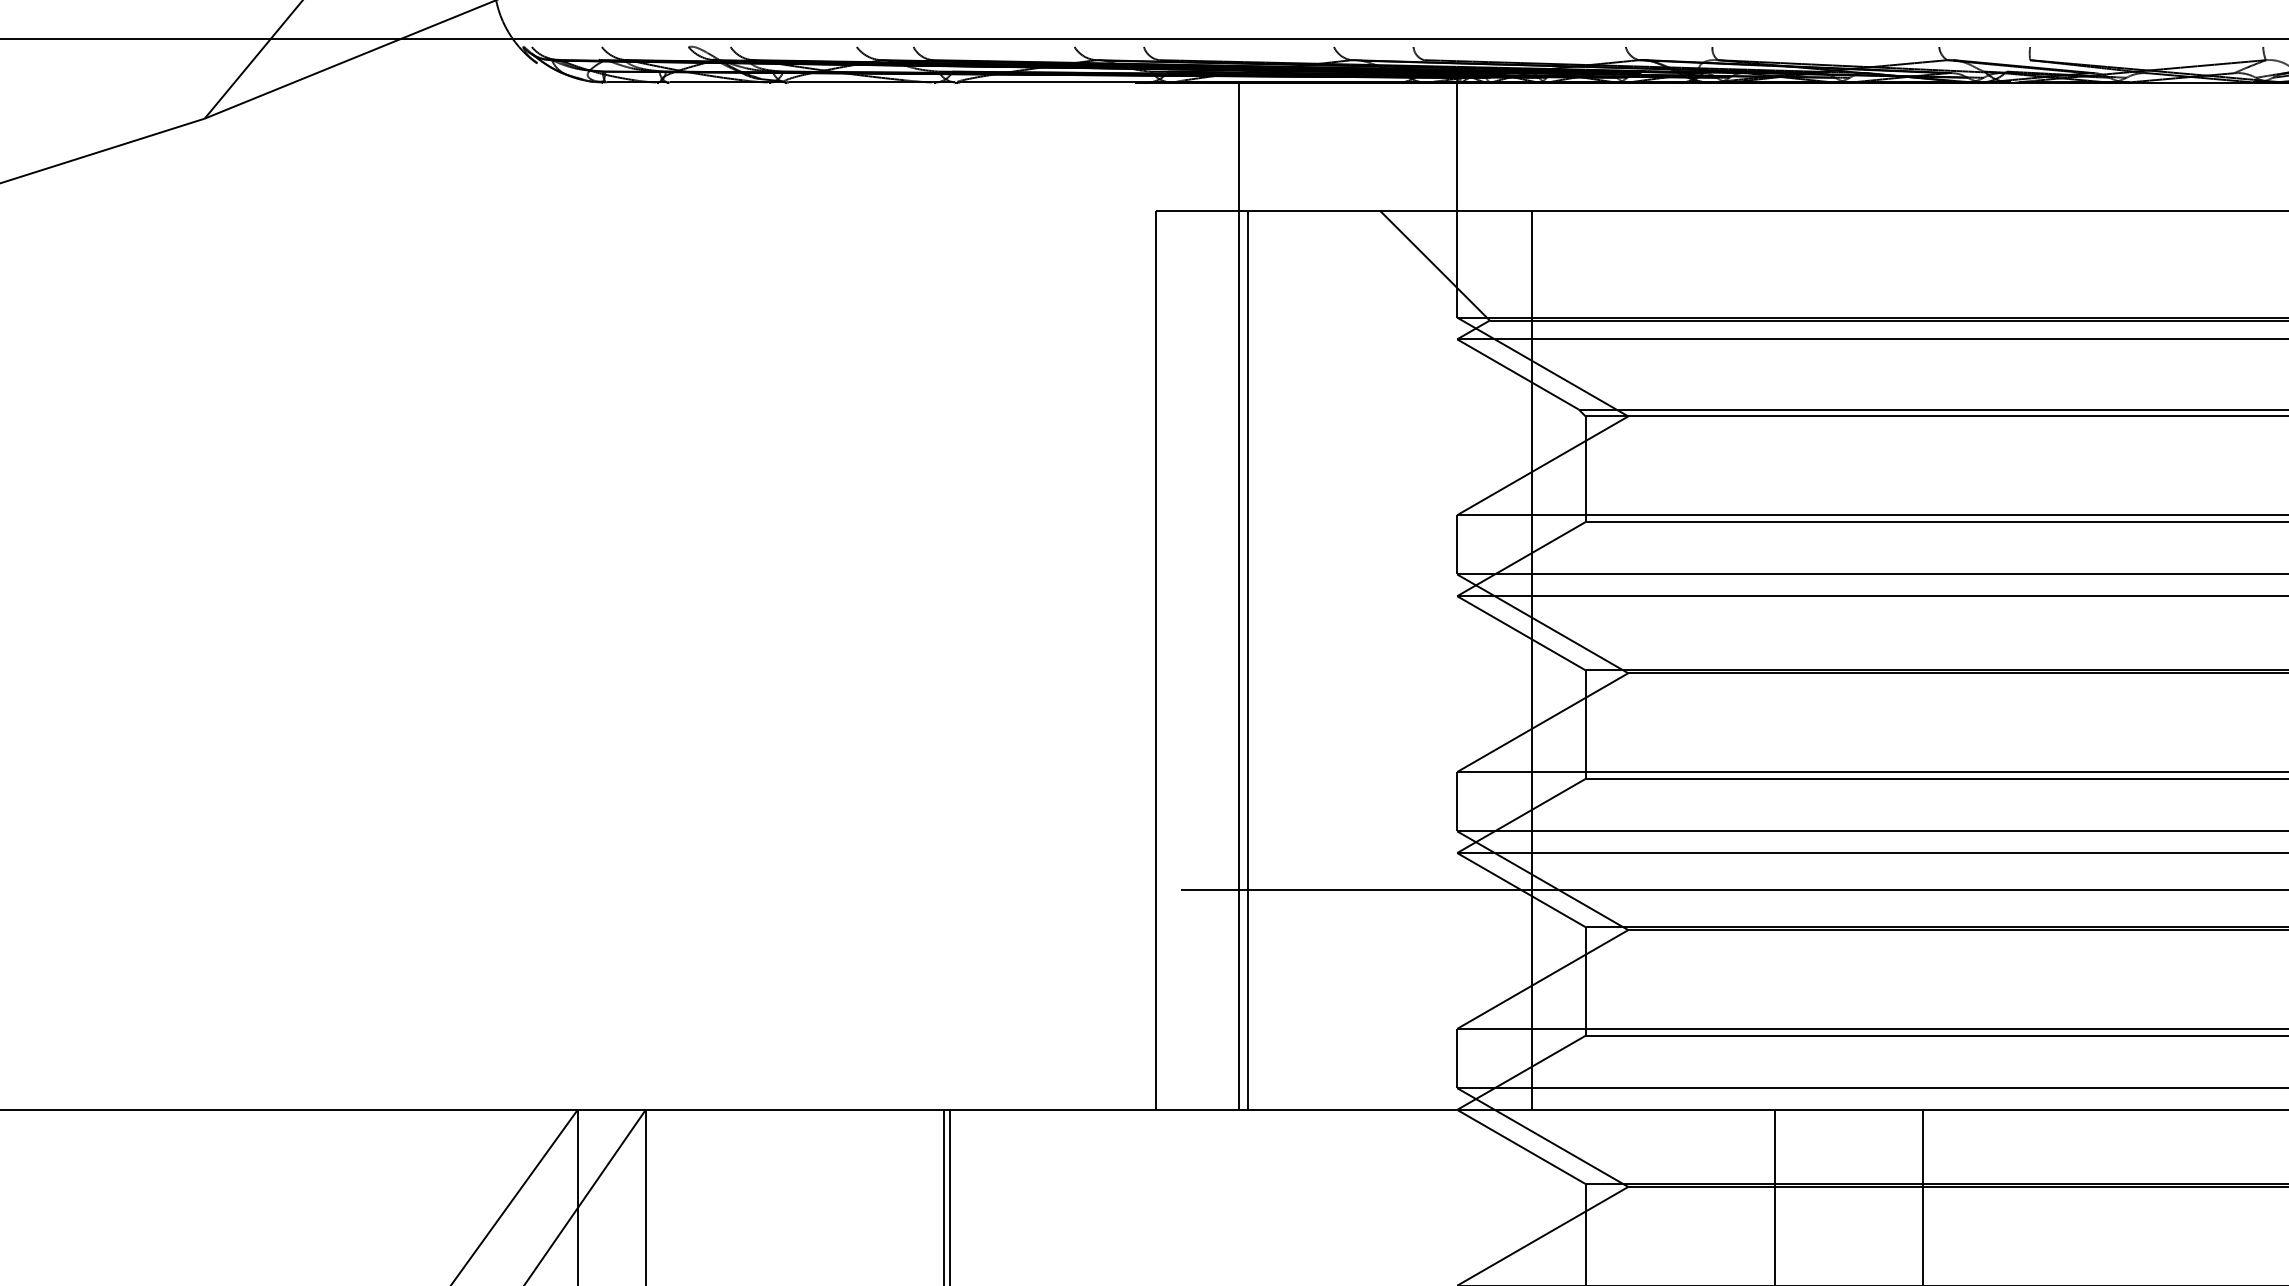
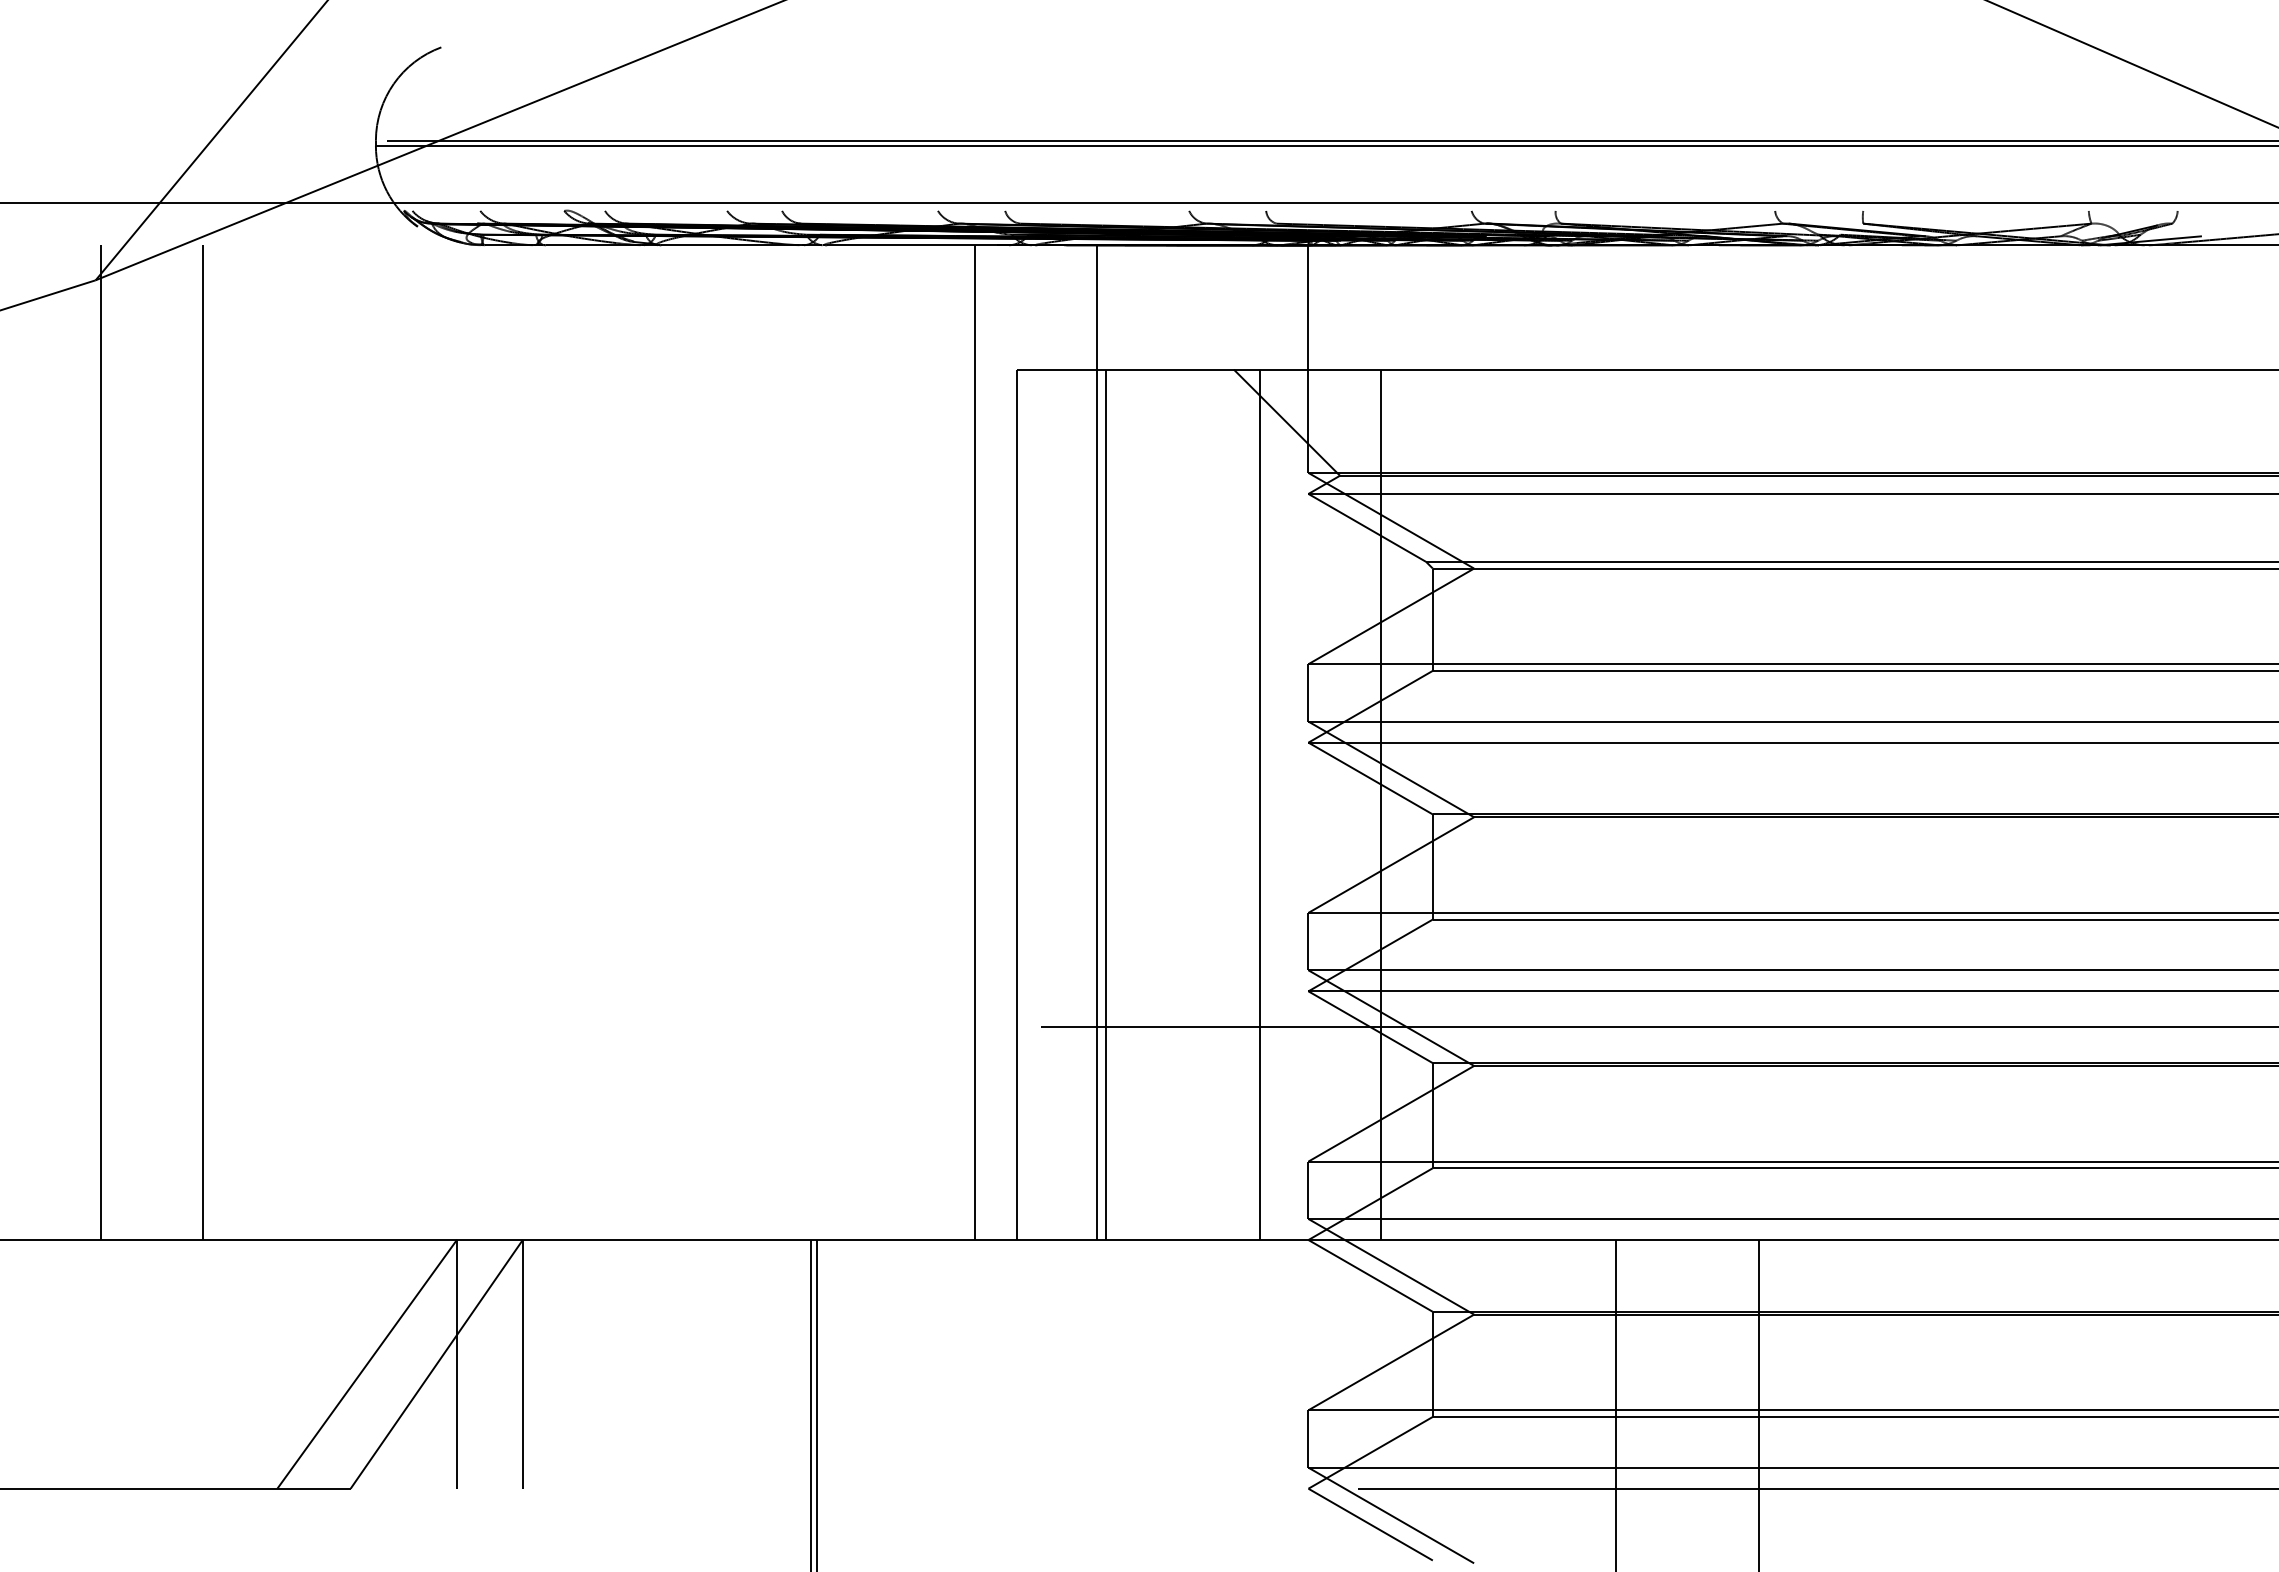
line: (209, 596) -> (100, 742), added
line: (314, 596) -> (202, 742), added
line: (1112, 596) -> (974, 742), added
line: (1406, 660) -> (1259, 804), added

